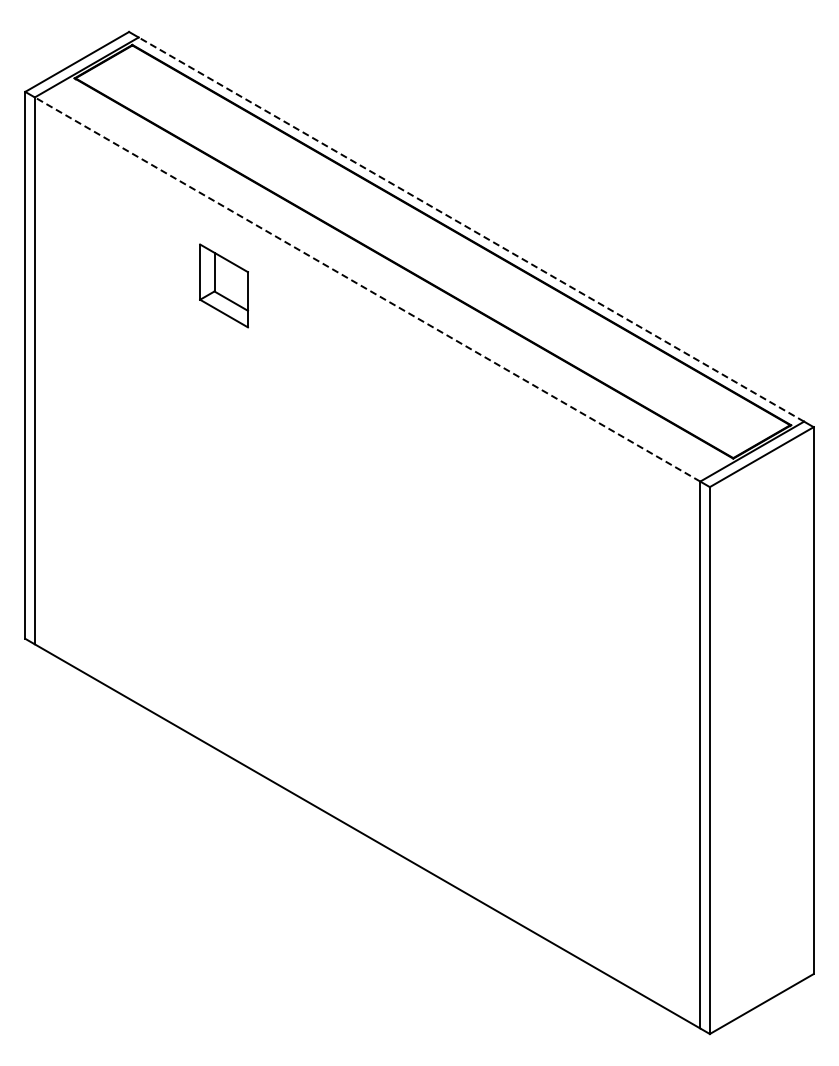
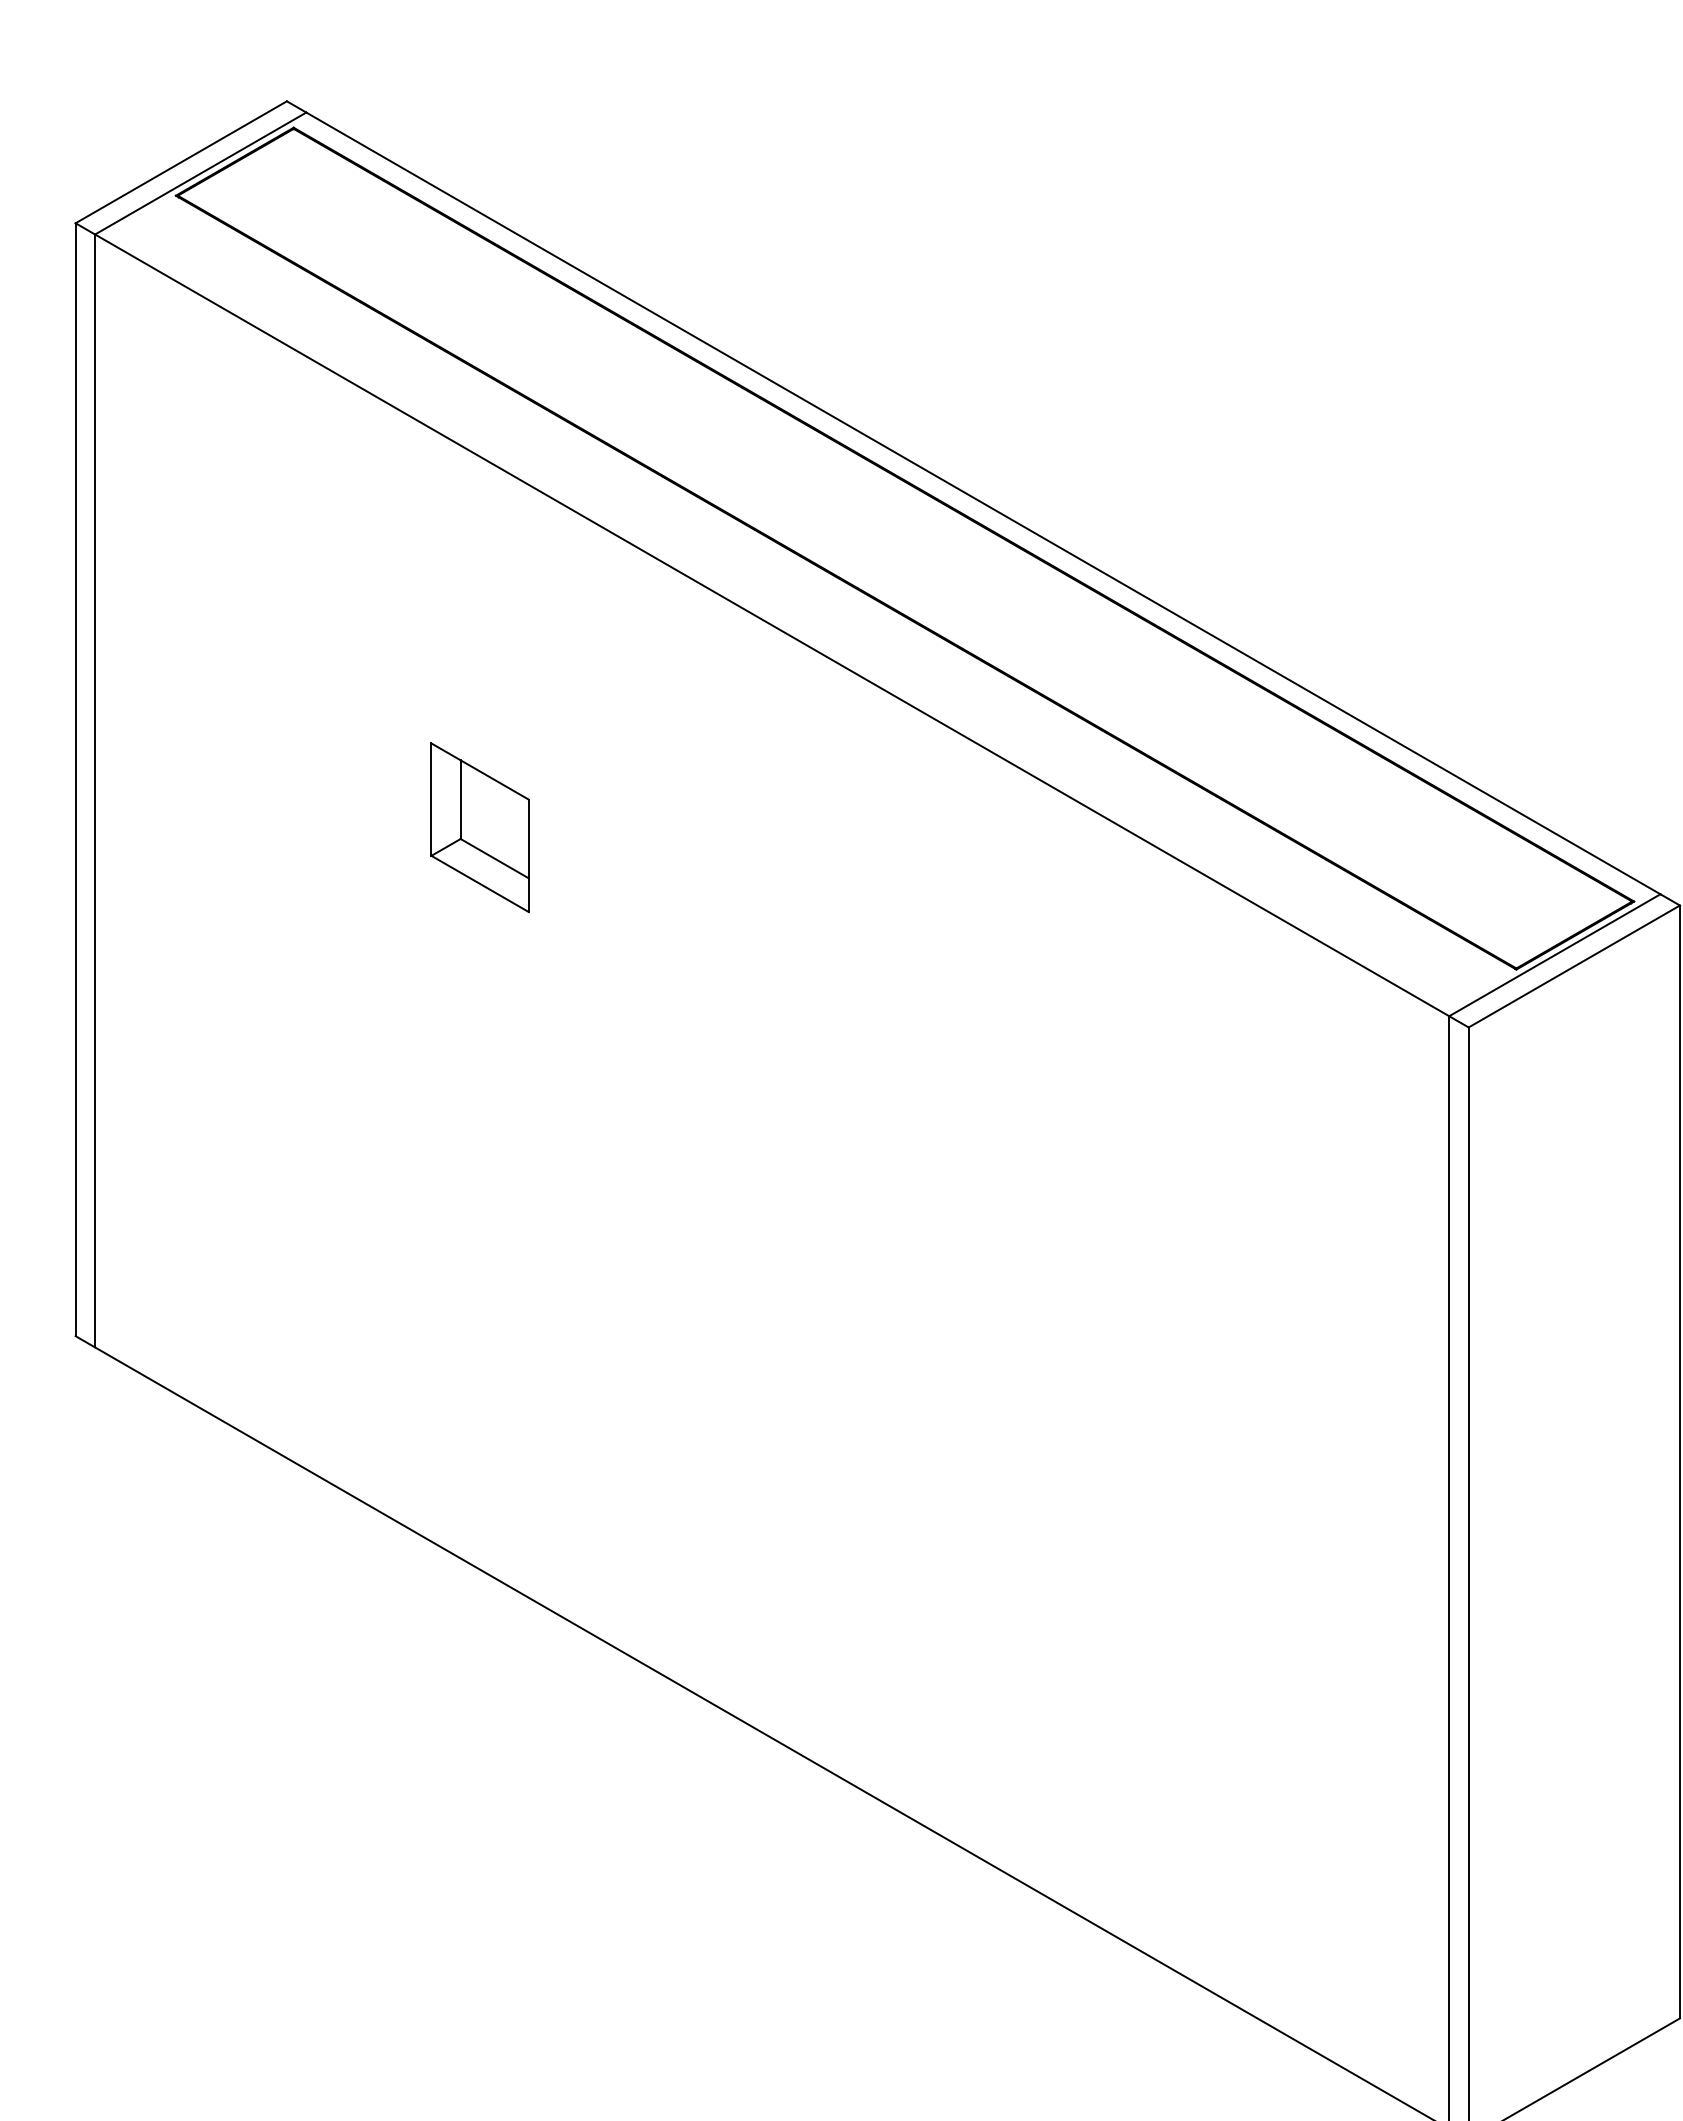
line: (470, 229) -> (981, 503), dashed -> solid
part: (223, 285) -> (478, 826), moved
line: (367, 289) -> (771, 625), dashed -> solid

